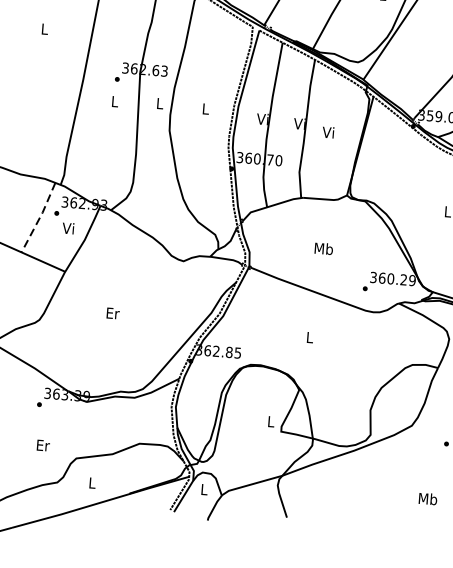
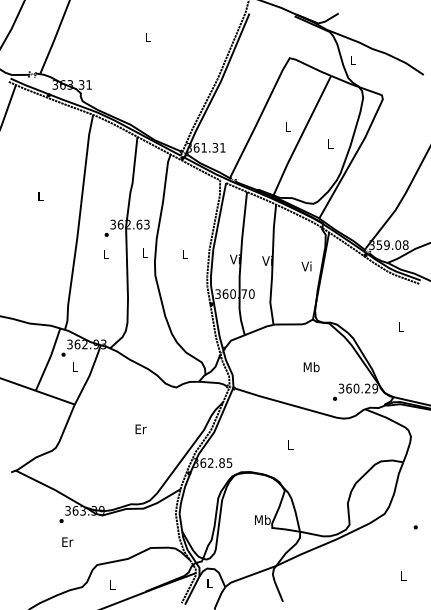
text: (328, 132) -> (306, 266), moved
line: (40, 217) -> (49, 359), dashed -> solid
text: (68, 227) -> (74, 366), Vi -> L
text: (323, 249) -> (311, 367), moved
text: (112, 313) -> (140, 429), moved
text: (270, 421) -> (262, 519), L -> Mb
text: (43, 444) -> (67, 541), moved
text: (427, 499) -> (403, 576), Mb -> L

